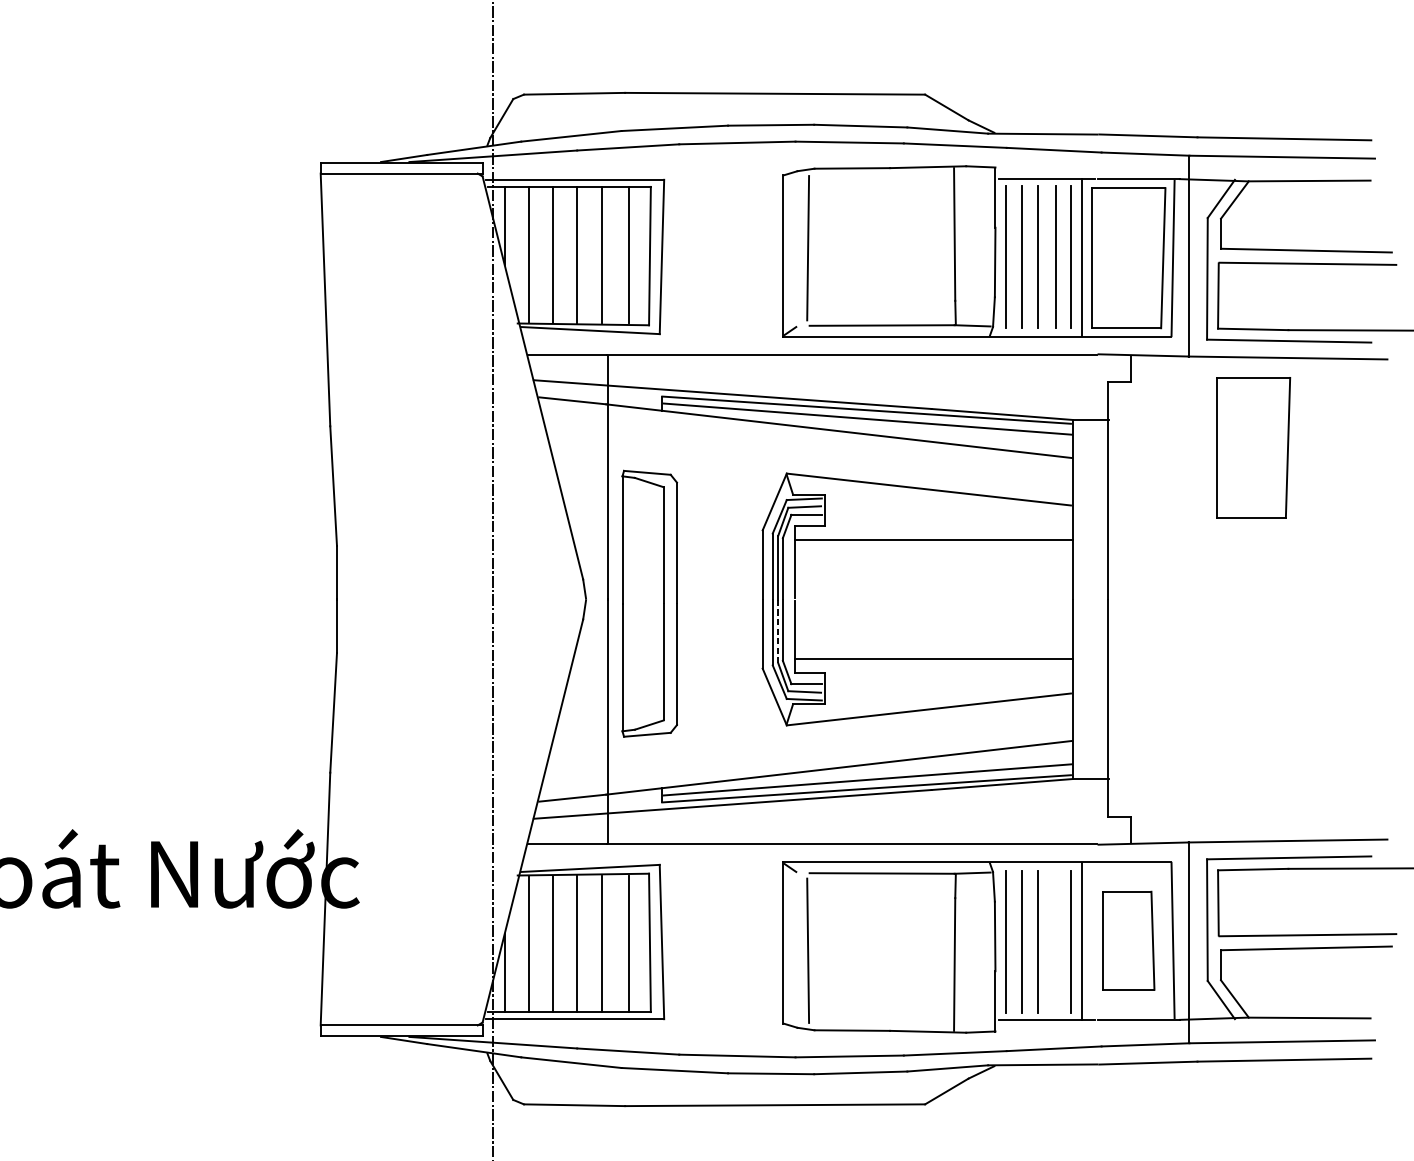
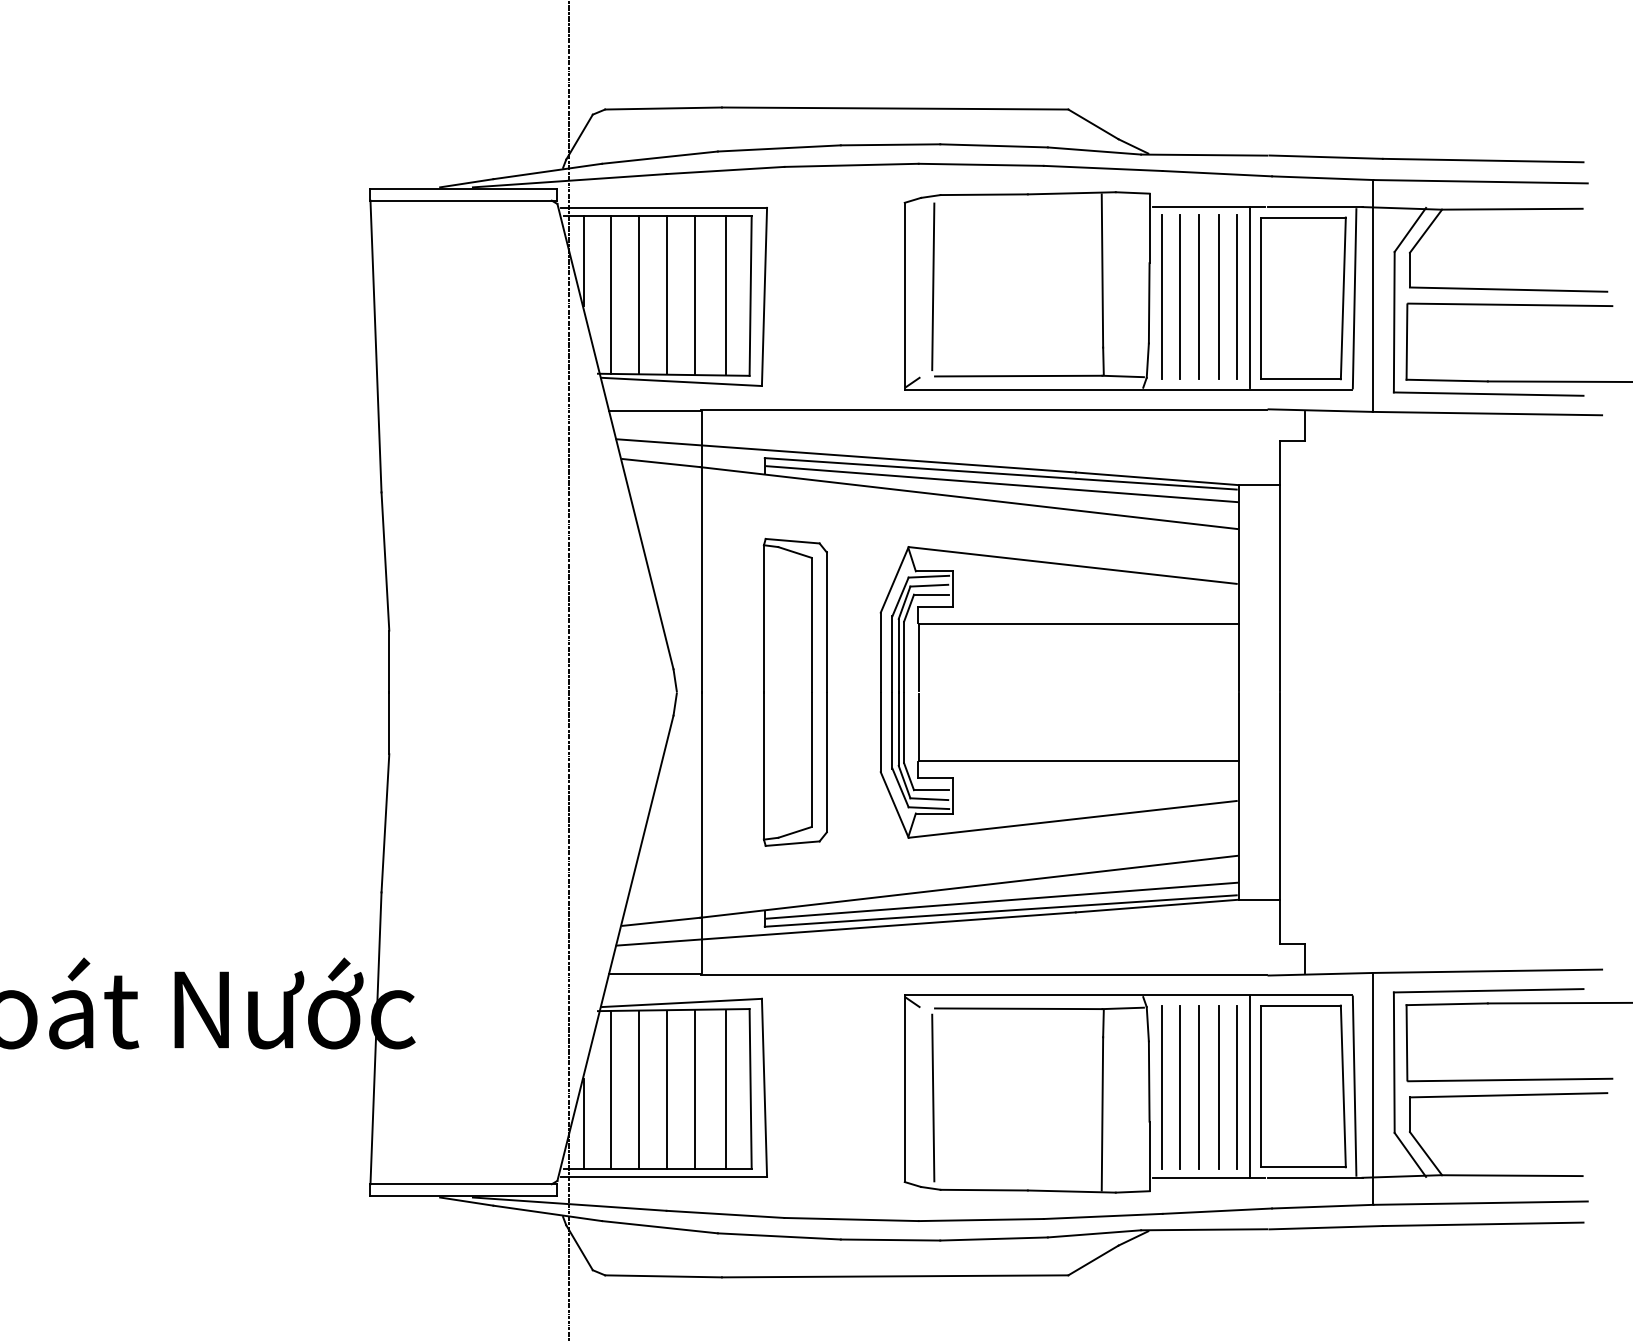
part: (1253, 447) -> (1447, 517), removed
part: (648, 603) -> (794, 691), moved
line: (778, 631) -> (898, 729), dashed -> solid
part: (1128, 940) -> (1303, 1086), size x1.43
line: (1056, 941) -> (1219, 1087), added

